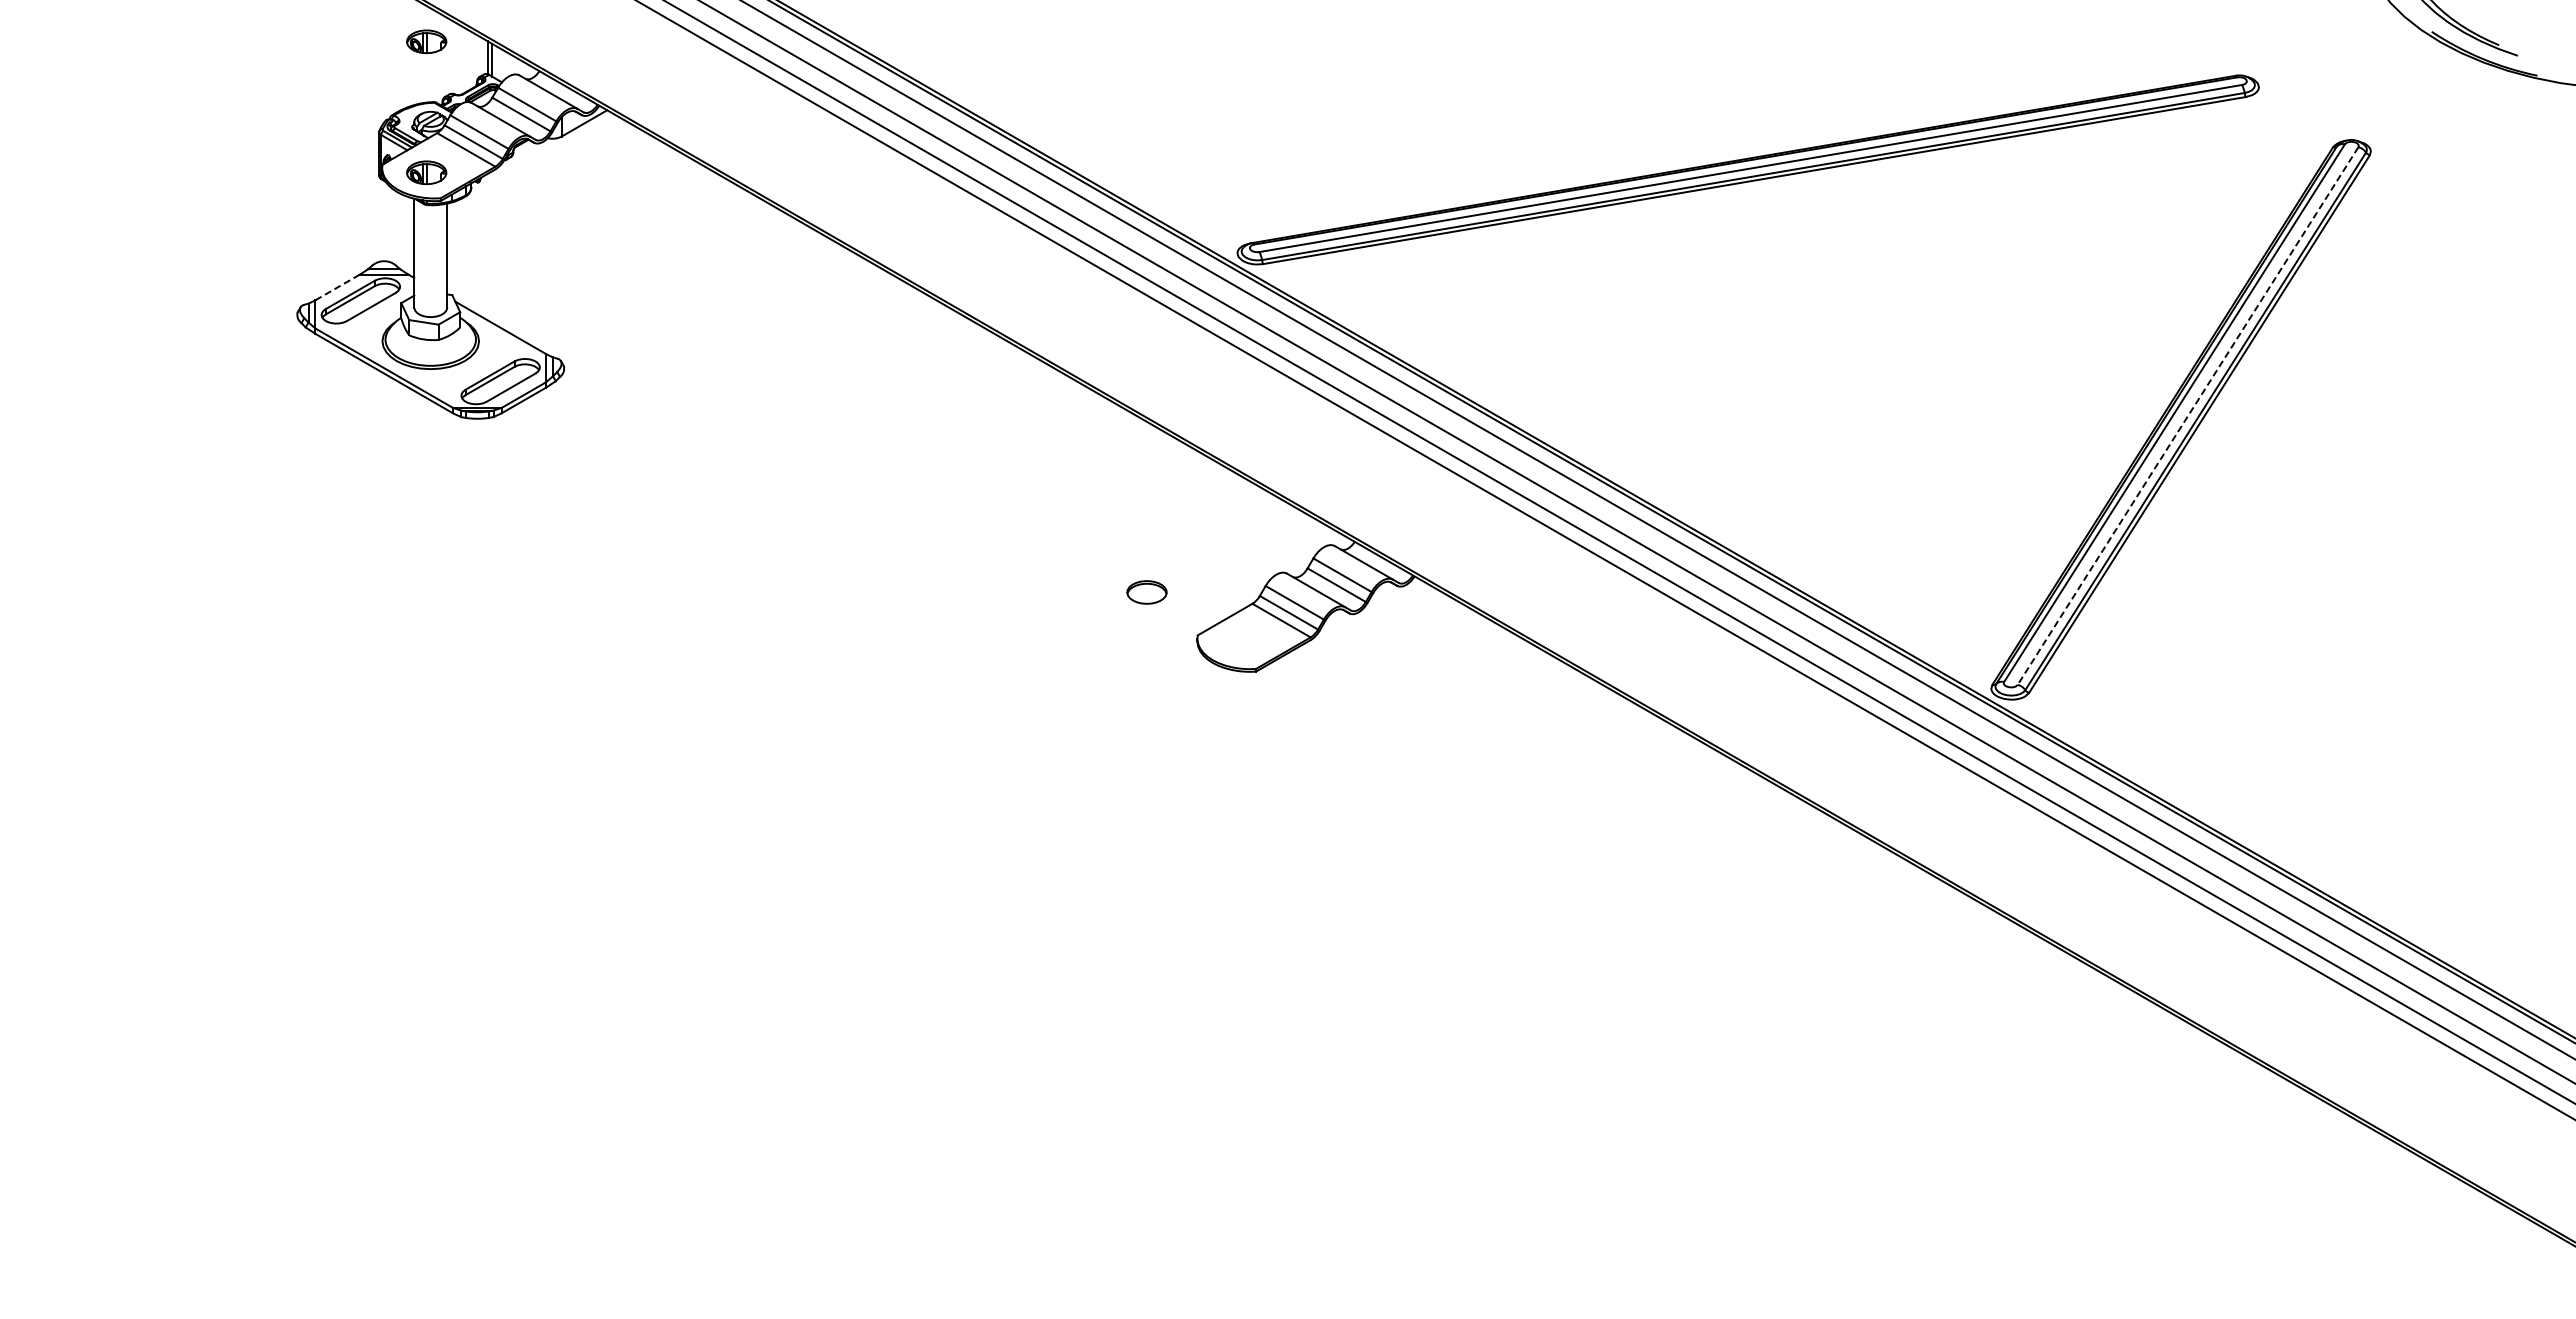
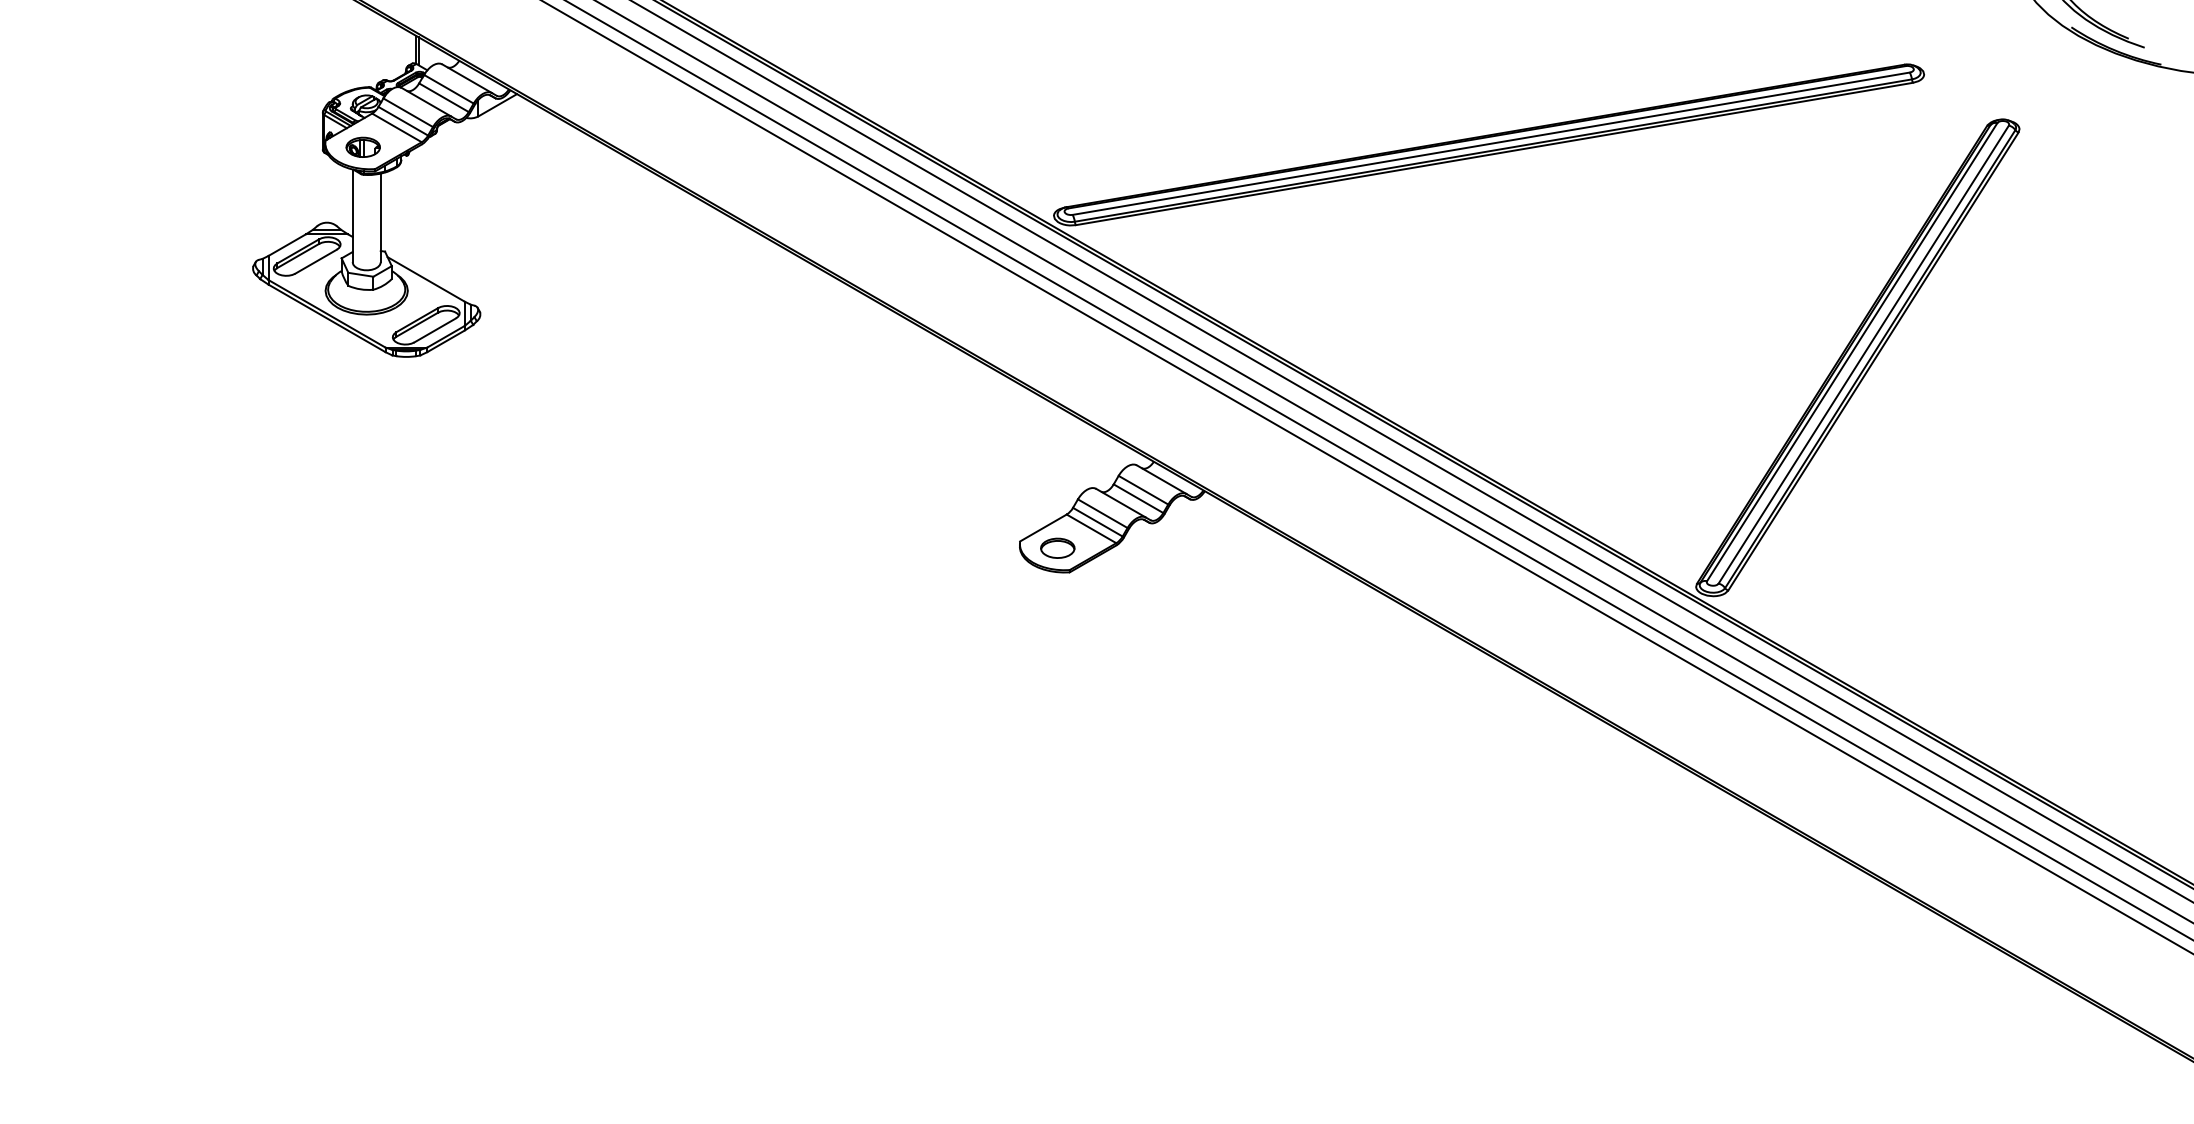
part: (426, 41) -> (363, 35), removed
line: (337, 287) -> (287, 245), dashed -> solid
line: (2187, 416) -> (1863, 354), dashed -> solid
part: (1146, 592) -> (1057, 548), moved

